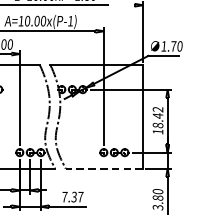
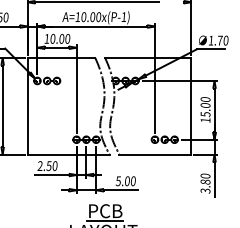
text: (157, 118) -> (205, 107), 18.42 -> 15.00
line: (103, 168) -> (154, 154), dashed -> solid
text: (72, 197) -> (125, 181), 7.37 -> 5.00

